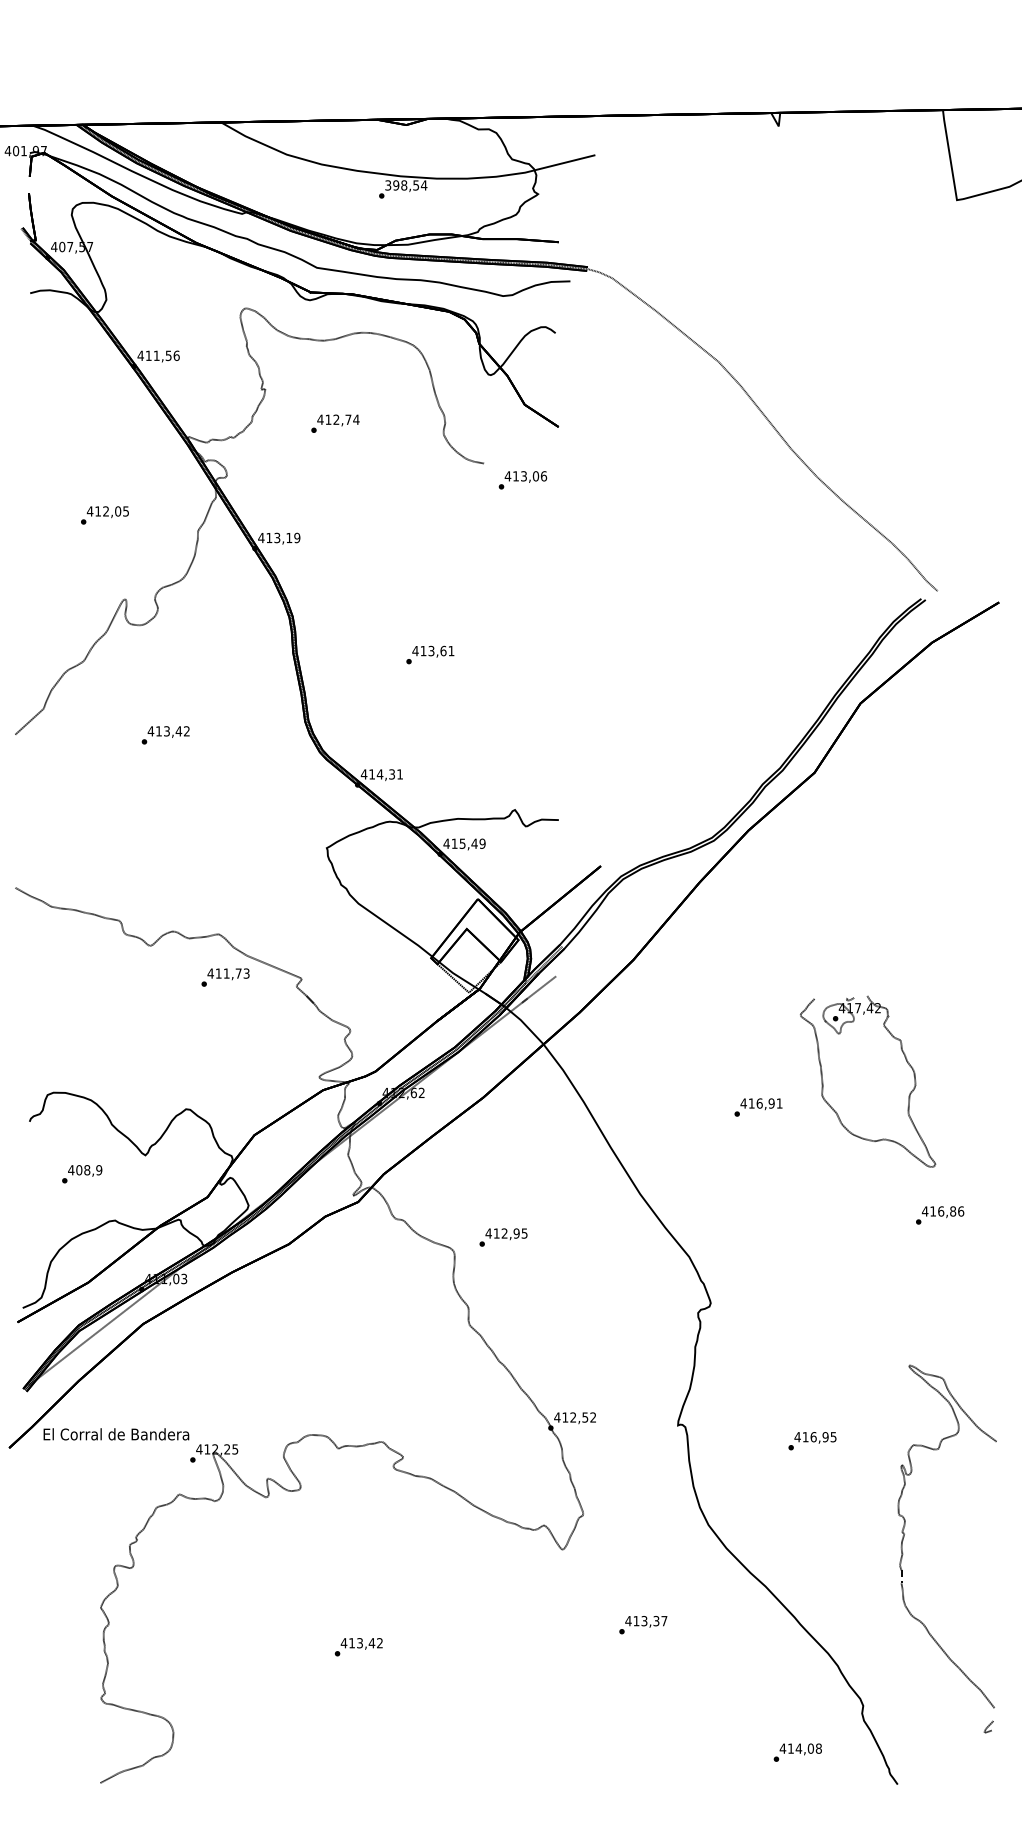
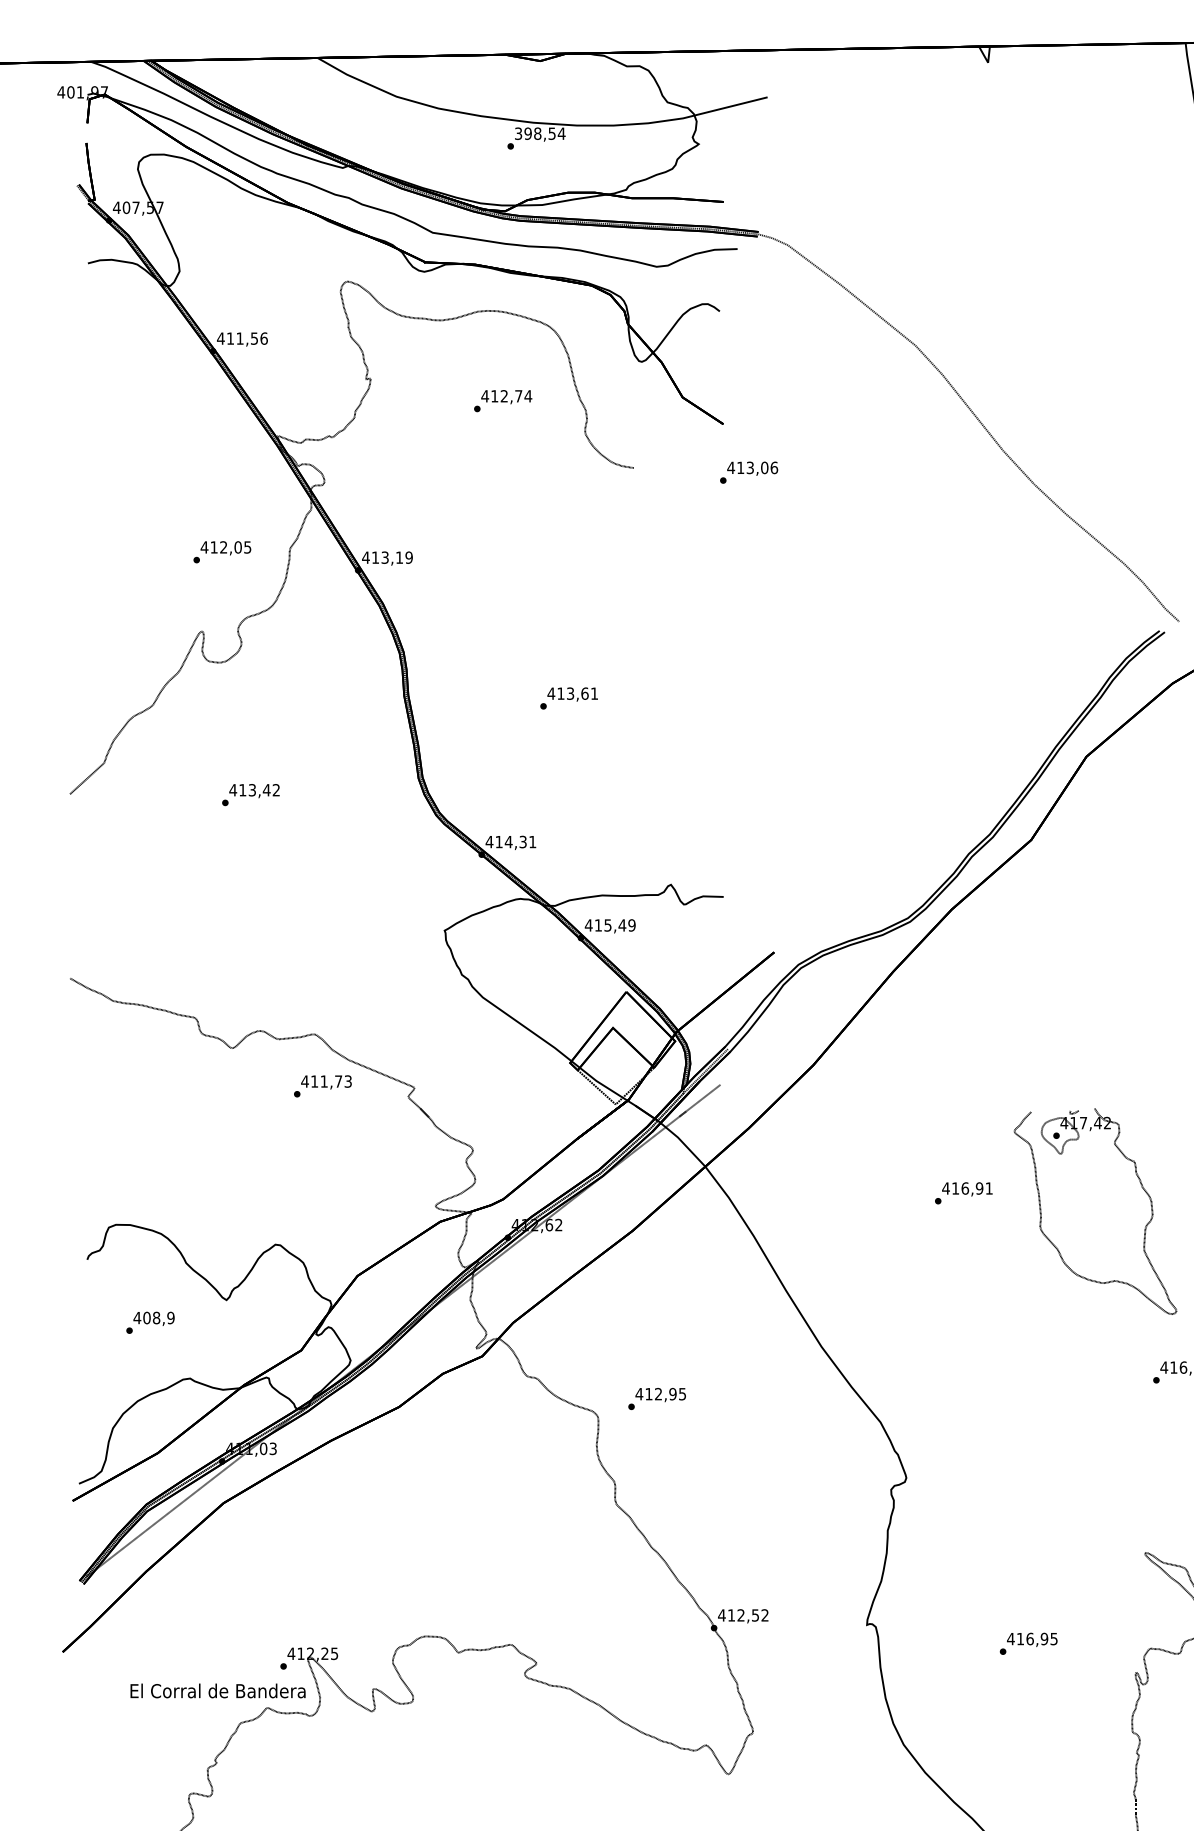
text: (335, 423) -> (503, 400), moved
text: (522, 480) -> (748, 472), moved
text: (104, 515) -> (221, 552), moved
text: (758, 1107) -> (963, 1193), moved
text: (116, 1434) -> (218, 1691), moved

